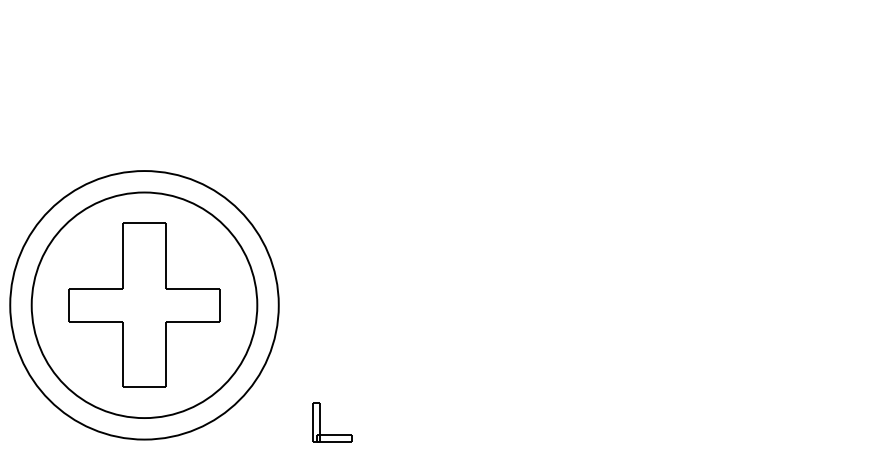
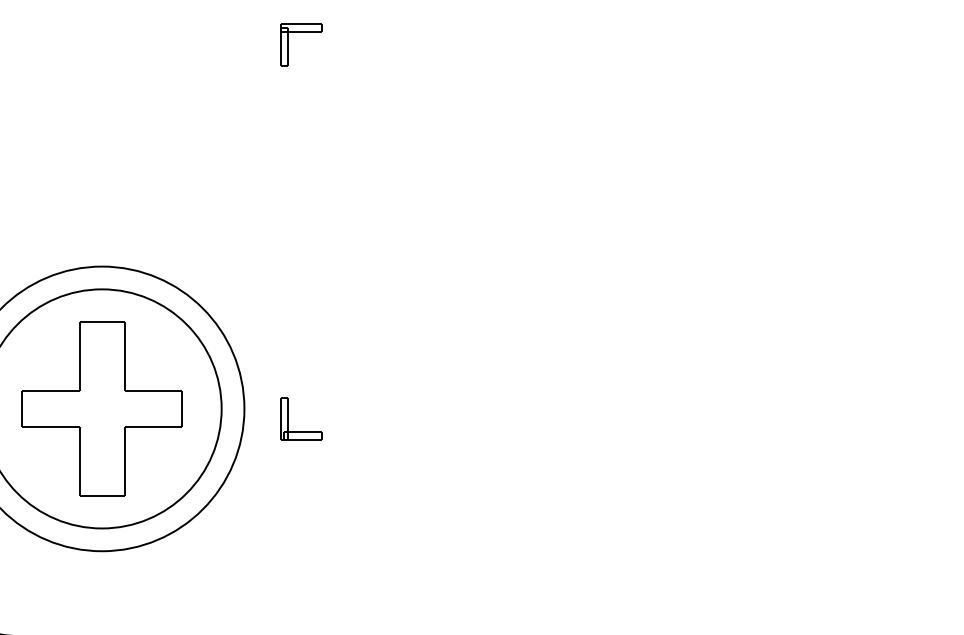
part: (320, 421) -> (288, 418), moved

